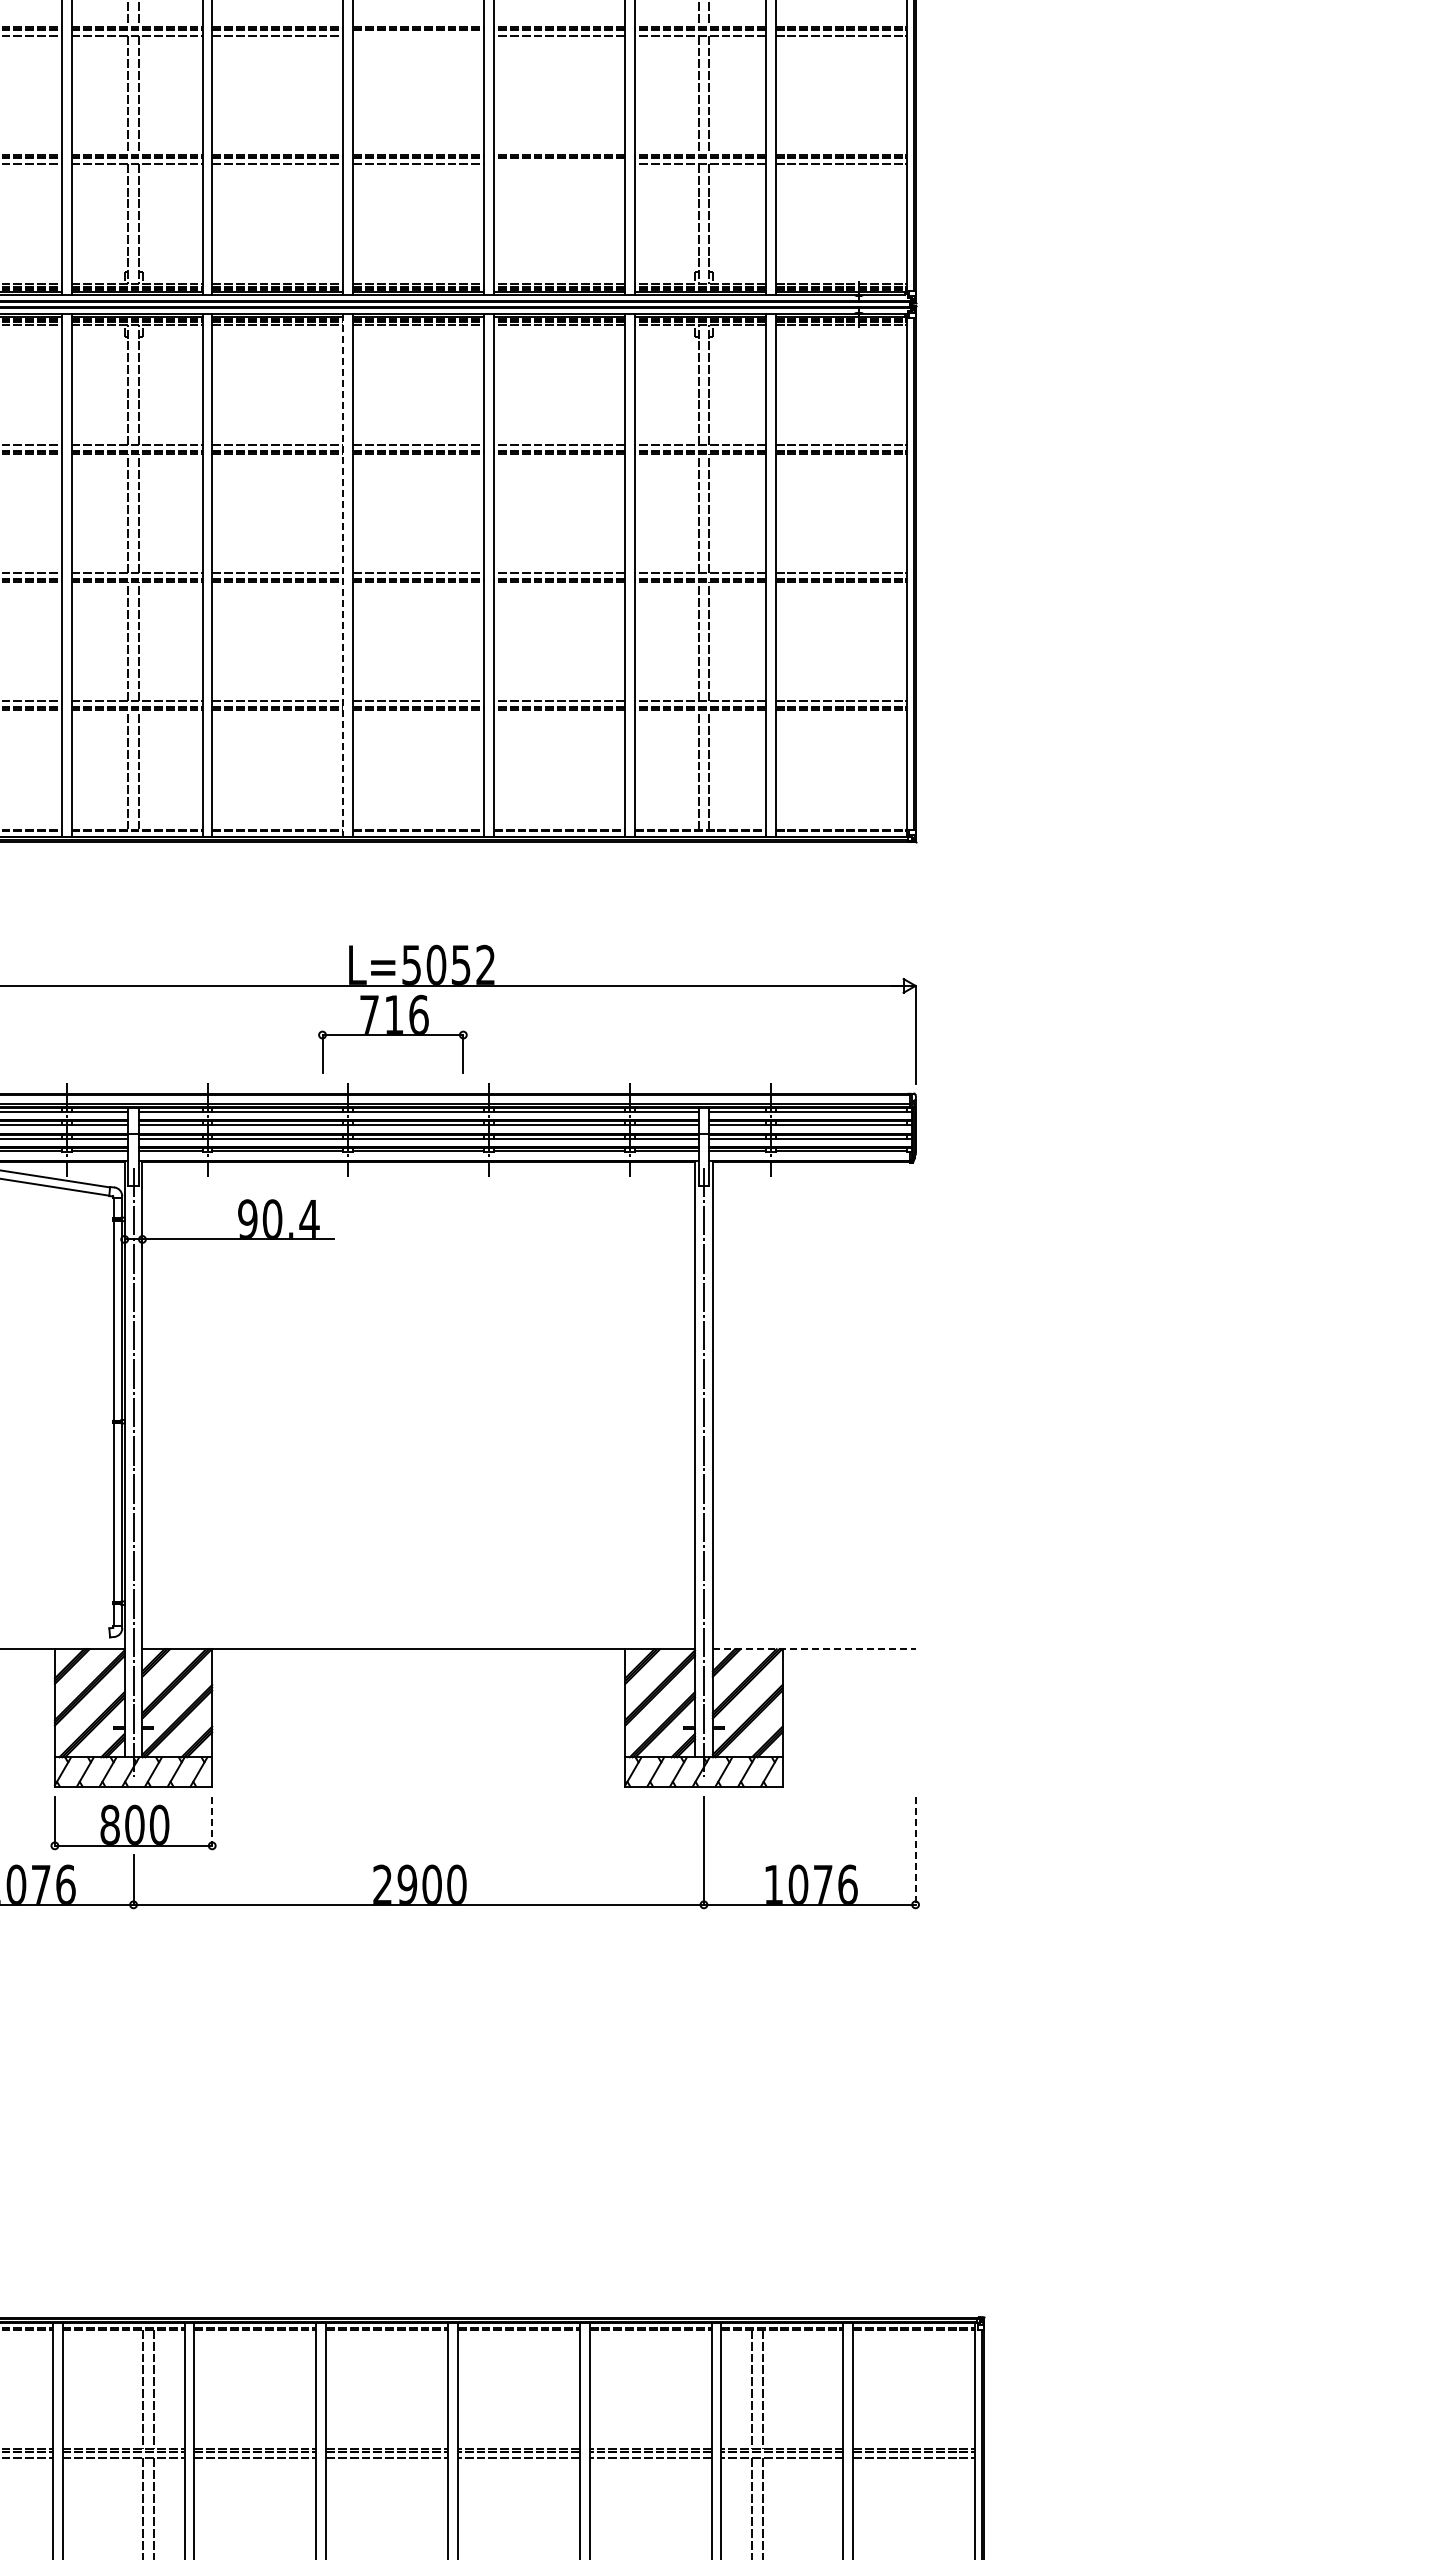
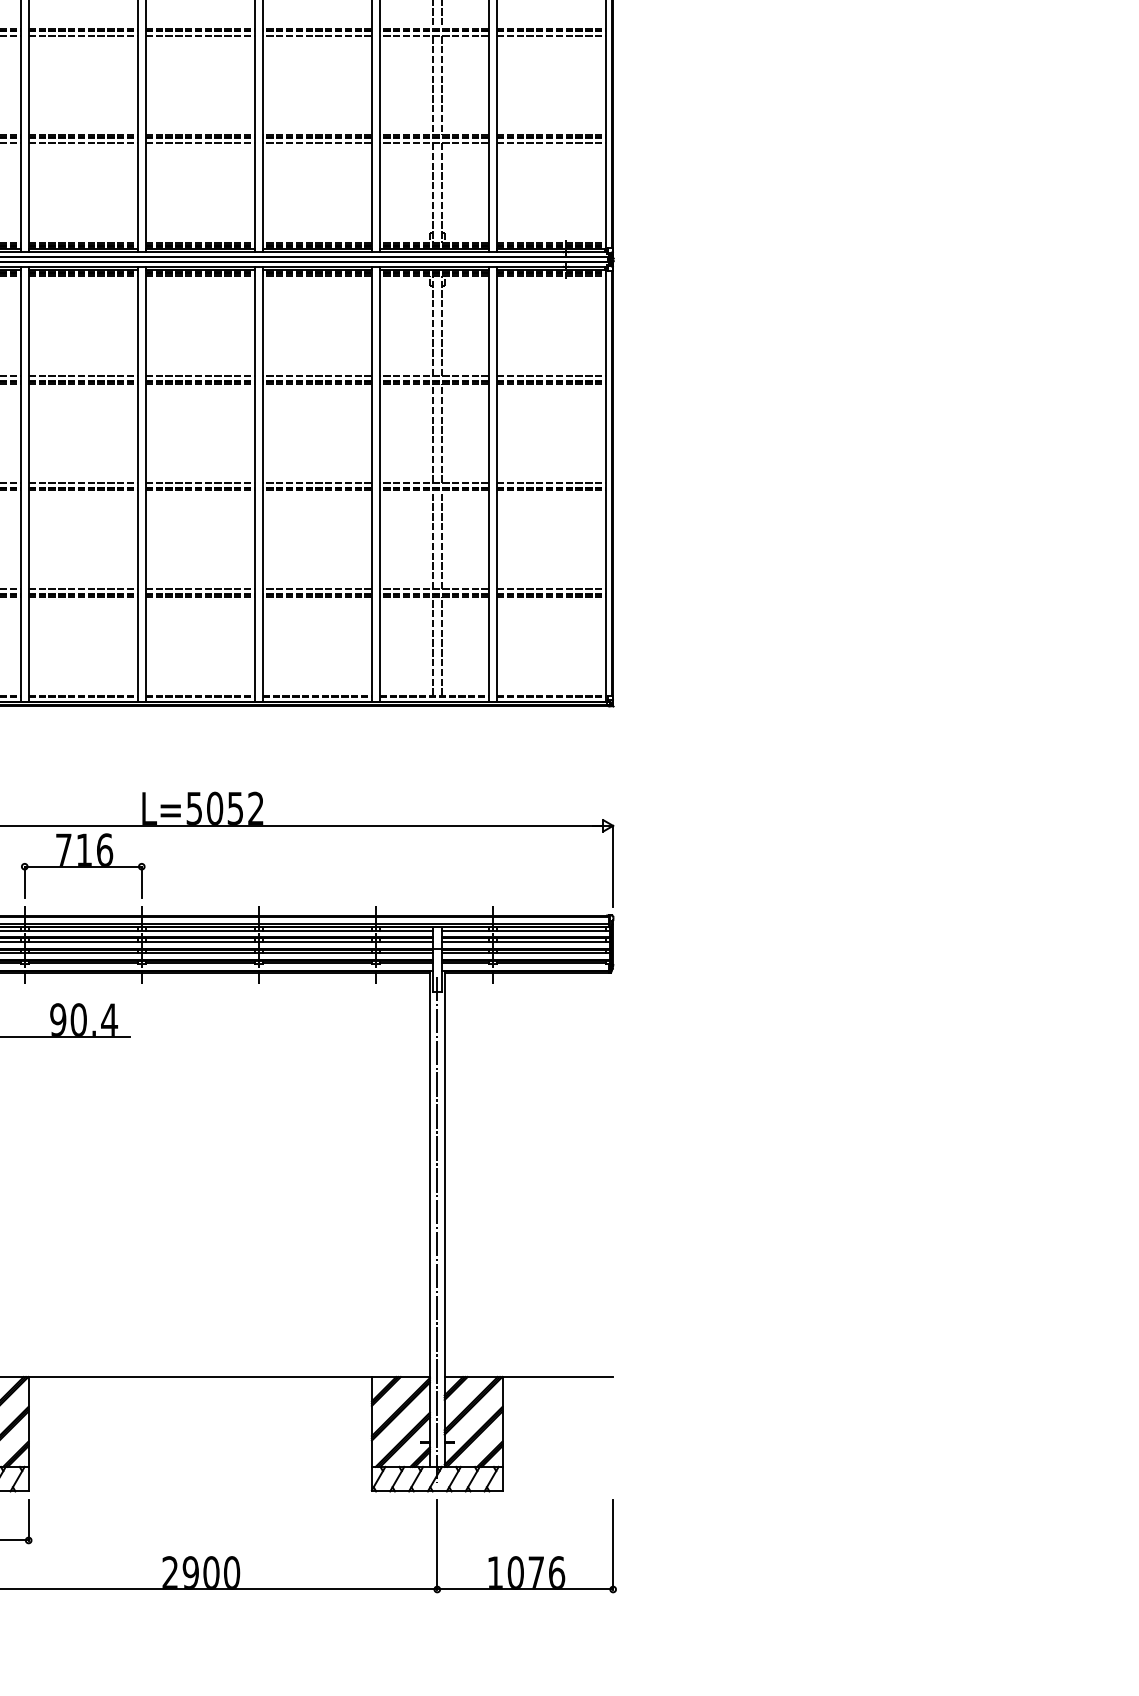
line: (418, 35) -> (200, 36), added
line: (559, 164) -> (317, 143), added
line: (343, 575) -> (137, 484), dashed -> solid
part: (392, 1033) -> (82, 865), moved
line: (814, 1649) -> (529, 1377), dashed -> solid
line: (212, 1821) -> (28, 1520), dashed -> solid
line: (915, 1851) -> (613, 1545), dashed -> solid

